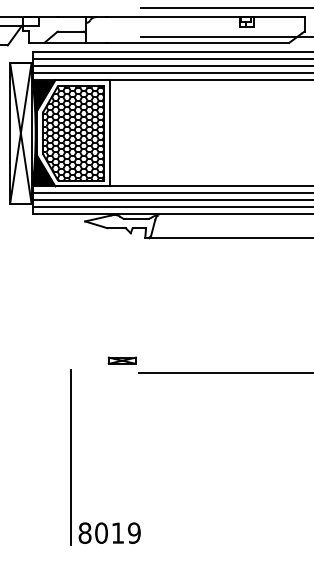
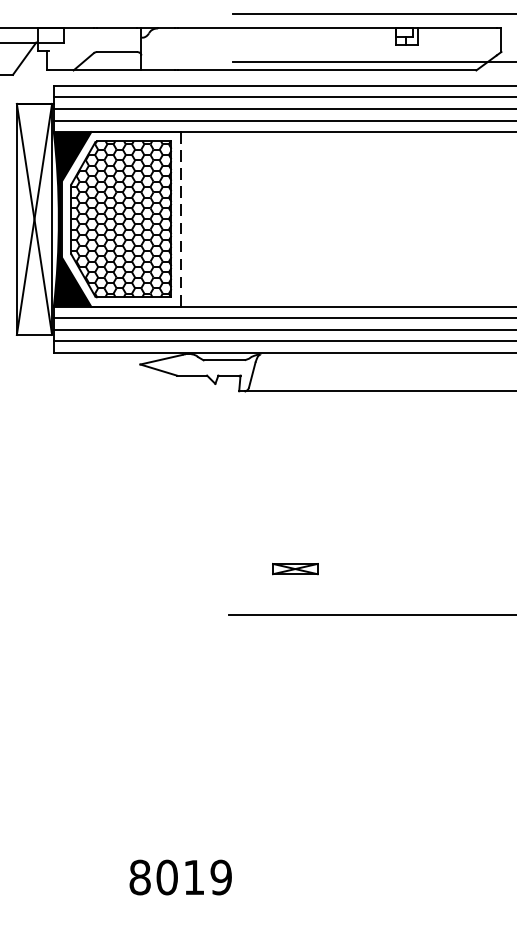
line: (109, 133) -> (180, 219), solid -> dashed
part: (121, 360) -> (293, 568), moved
line: (70, 457) -> (116, 752), removed

